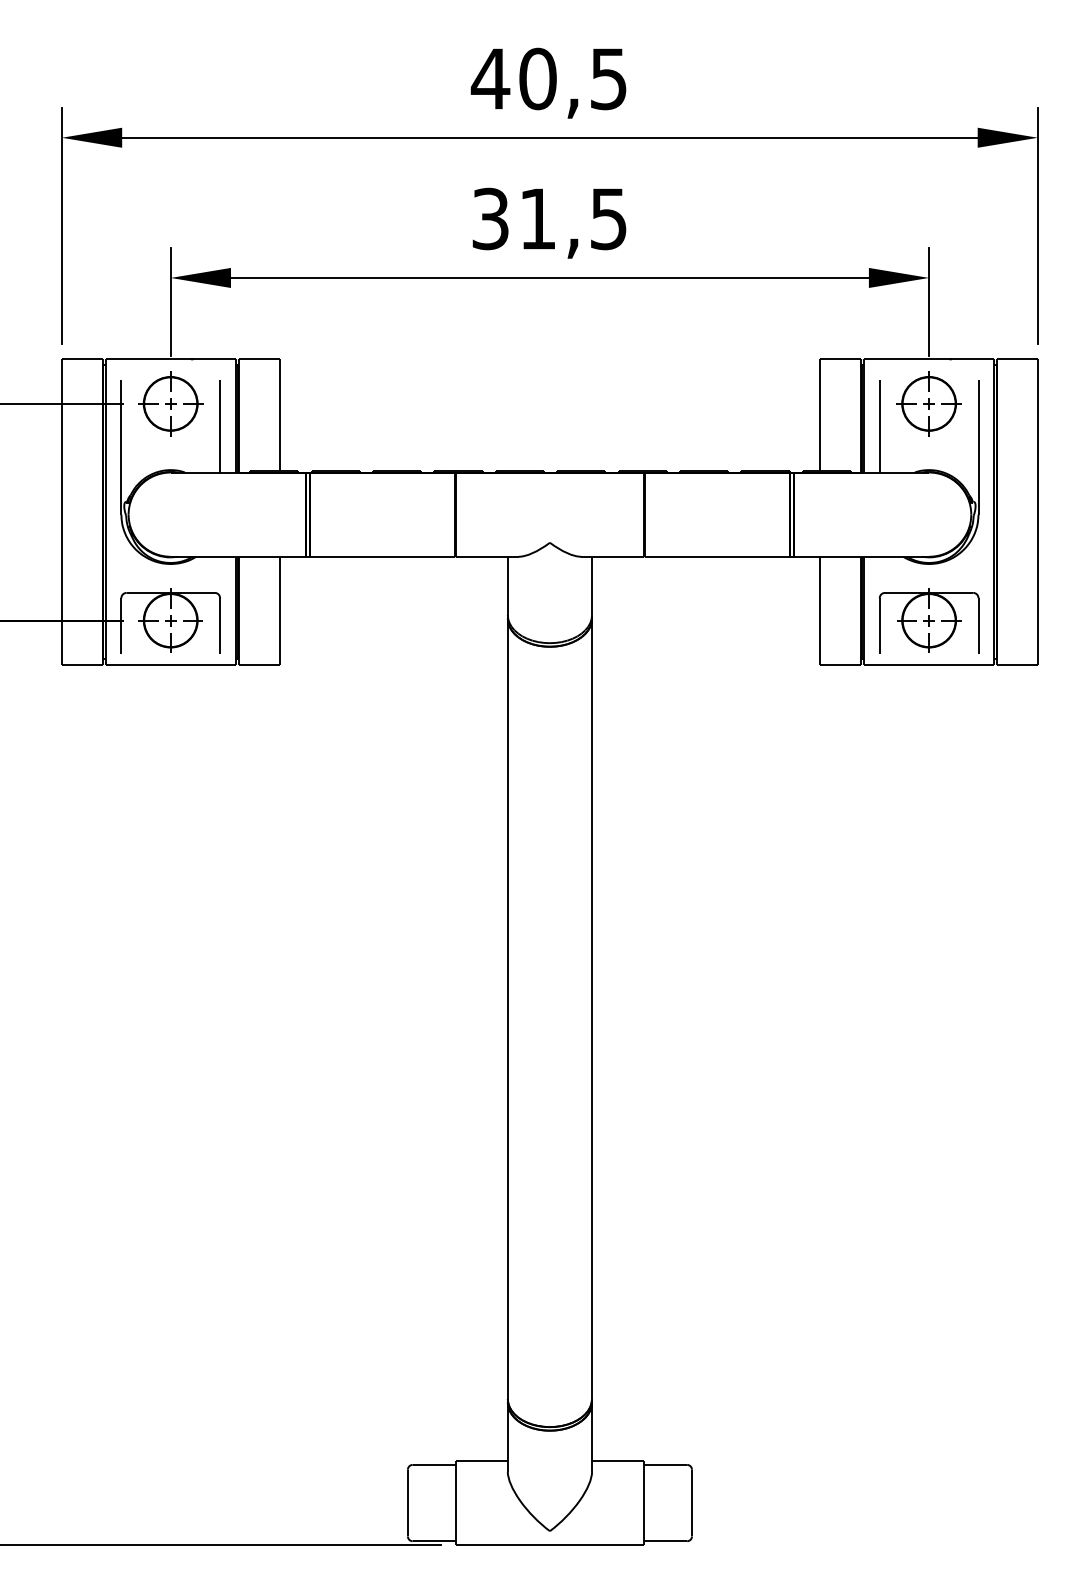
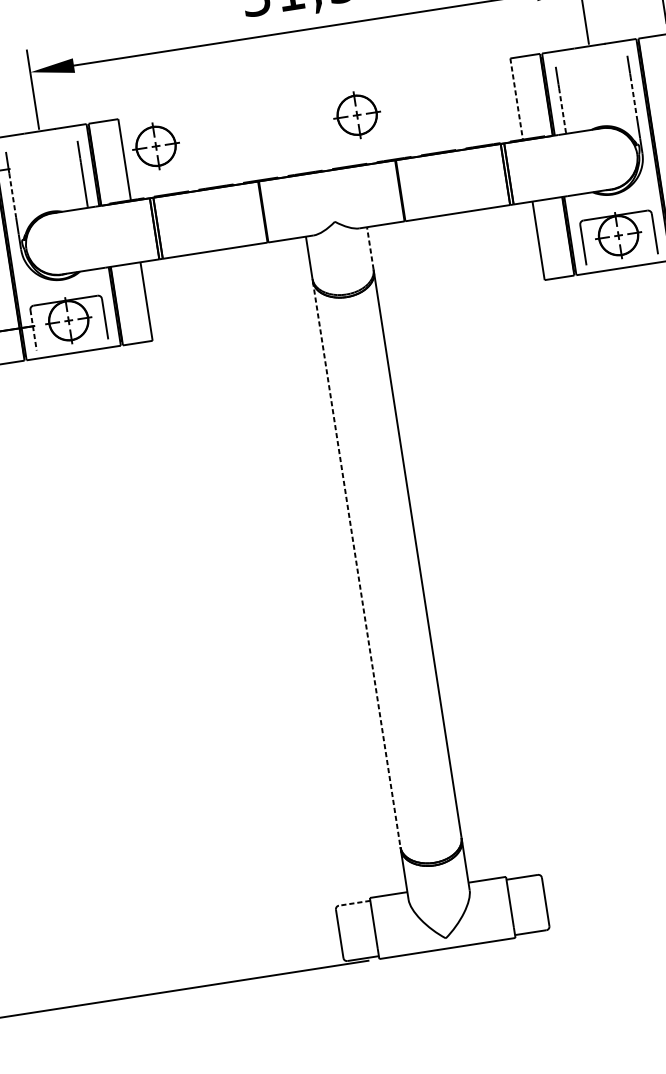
part: (170, 403) -> (155, 146), moved
part: (928, 403) -> (356, 115), moved
line: (820, 415) -> (516, 99), solid -> dashed
line: (978, 439) -> (634, 98), solid -> dashed
line: (121, 440) -> (12, 195), solid -> dashed
line: (879, 440) -> (562, 110), solid -> dashed
line: (592, 585) -> (370, 247), solid -> dashed
line: (121, 626) -> (33, 330), solid -> dashed
line: (507, 1009) -> (356, 564), solid -> dashed
line: (434, 1464) -> (354, 902), solid -> dashed

